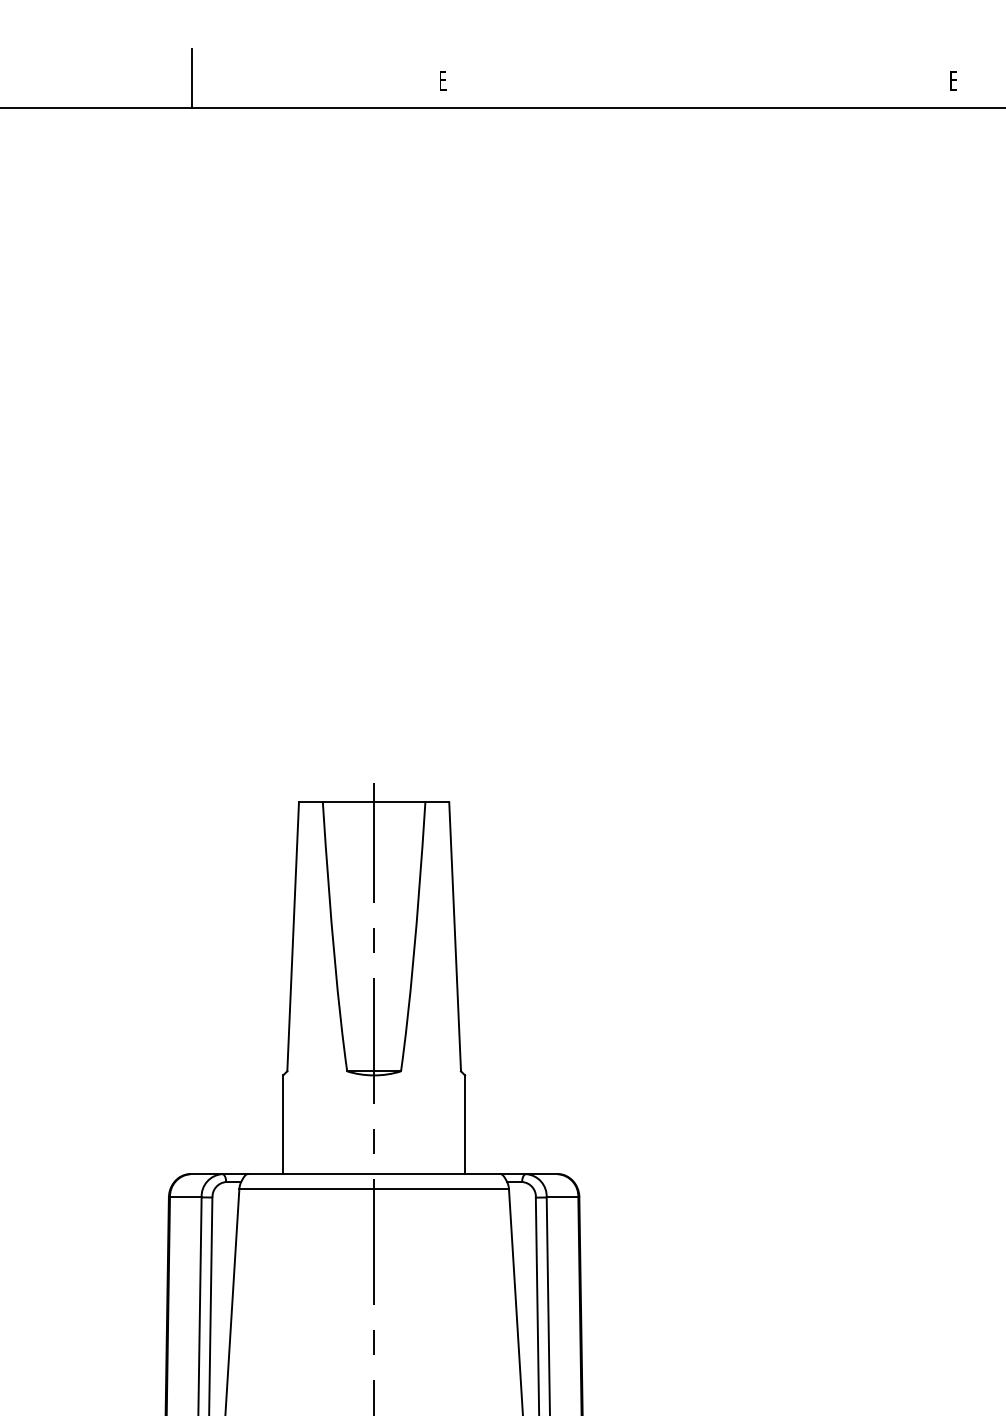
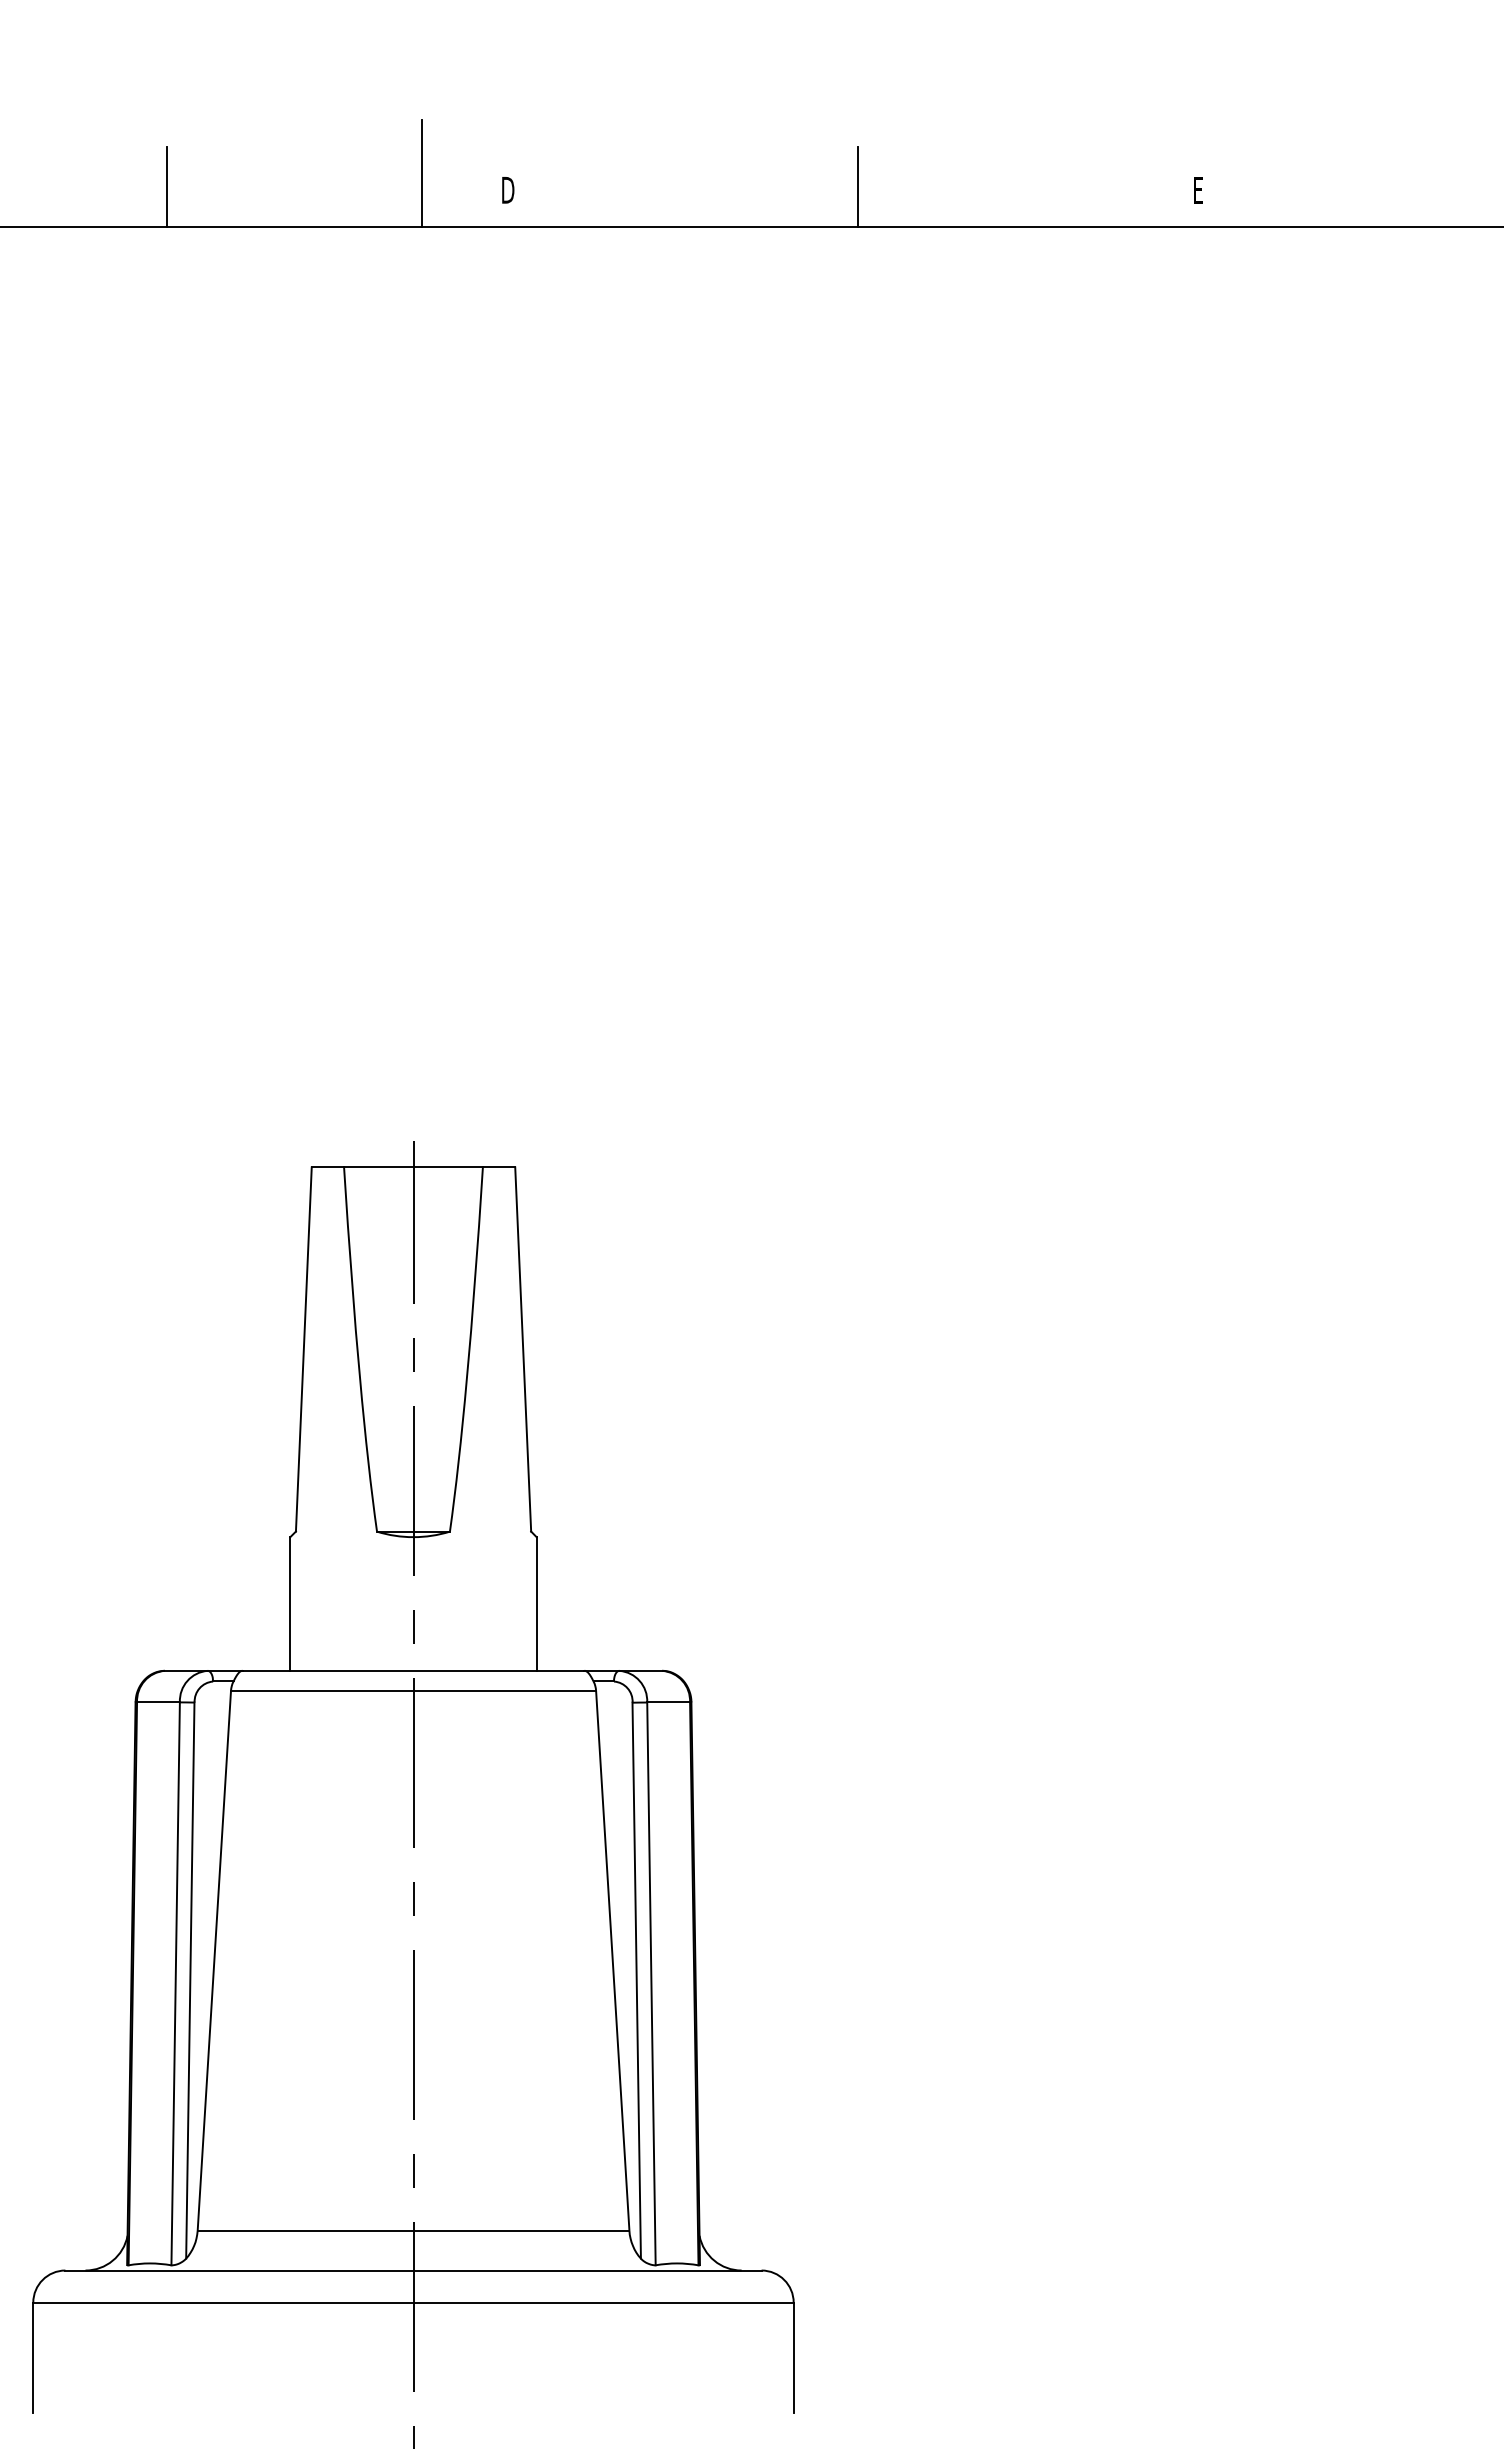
line: (380, 68) -> (422, 173), added
line: (702, 78) -> (858, 187), added
text: (444, 81) -> (508, 190), E -> D

